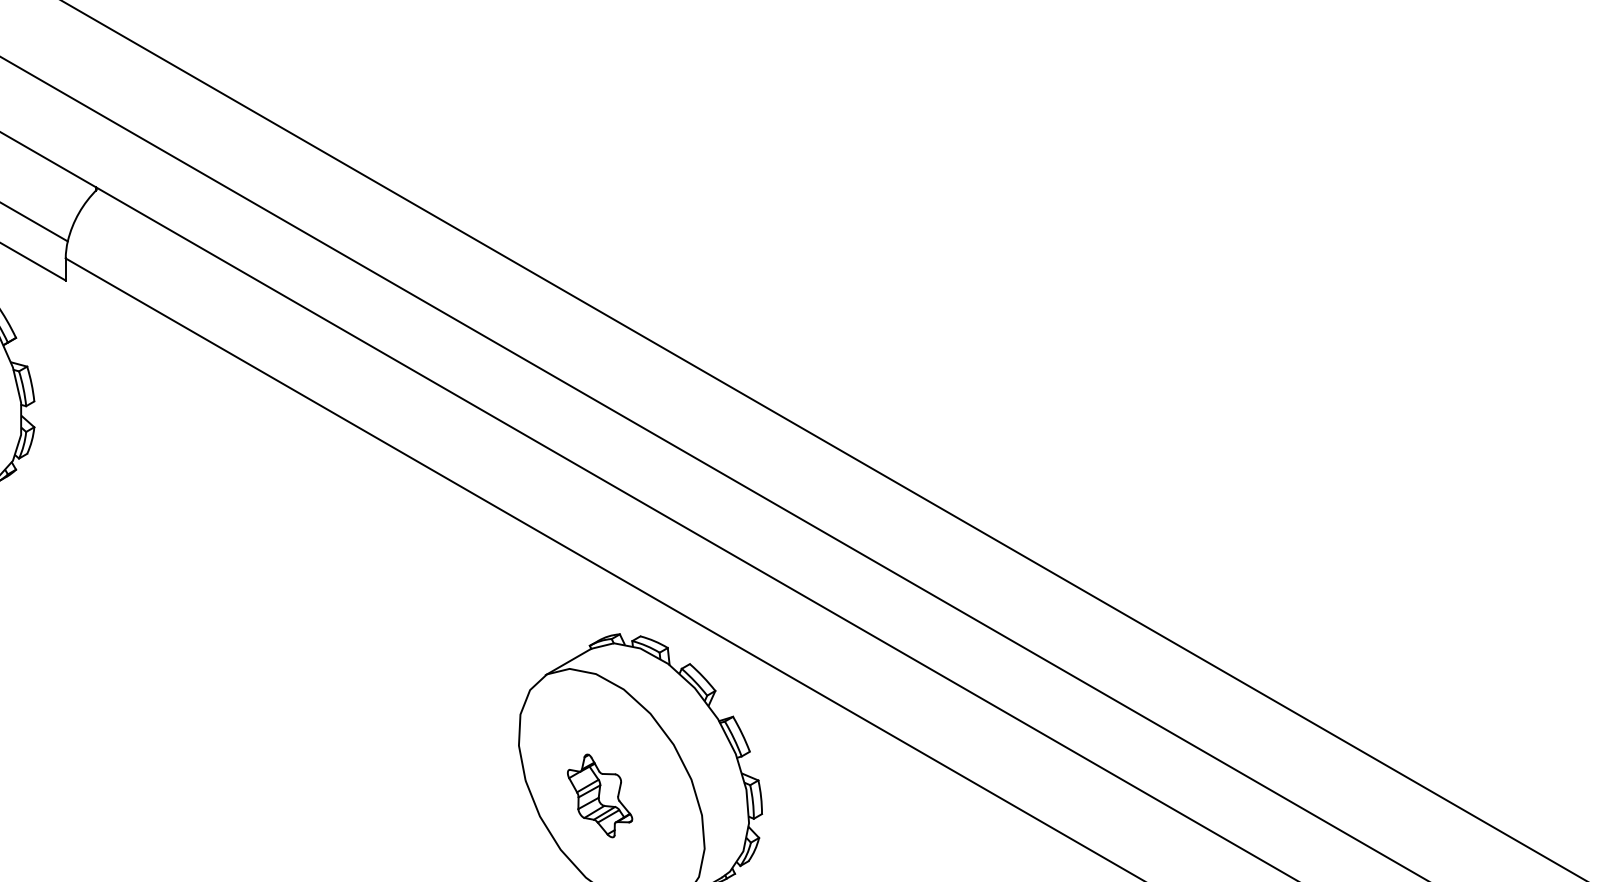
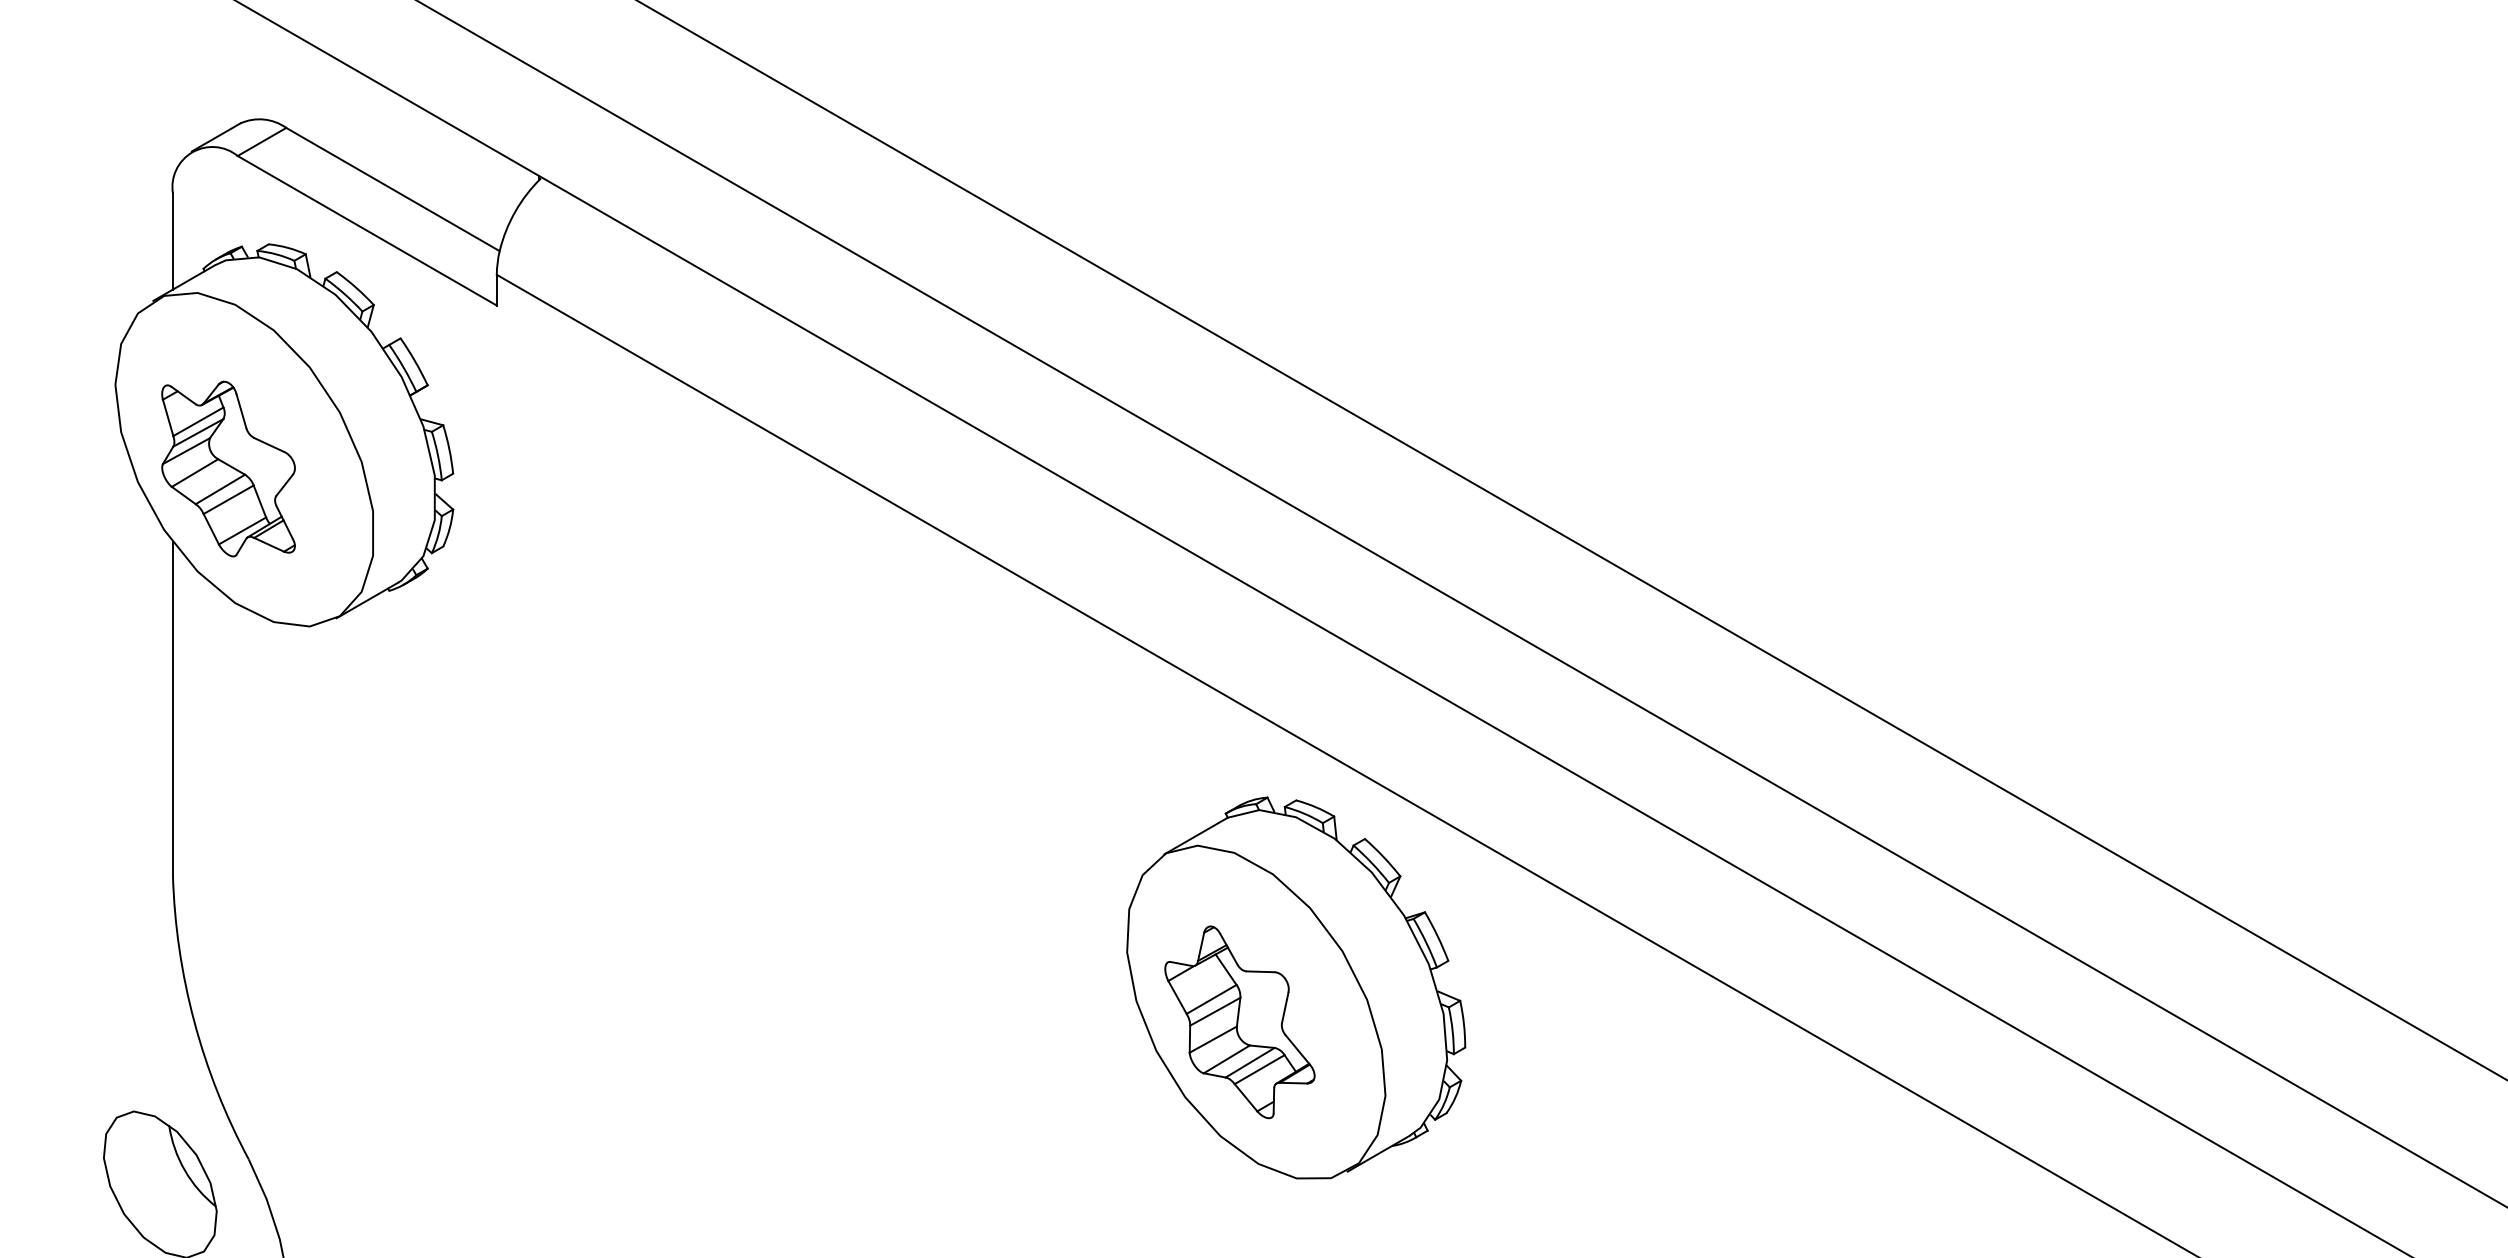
part: (599, 796) -> (1239, 1022), size x1.67

